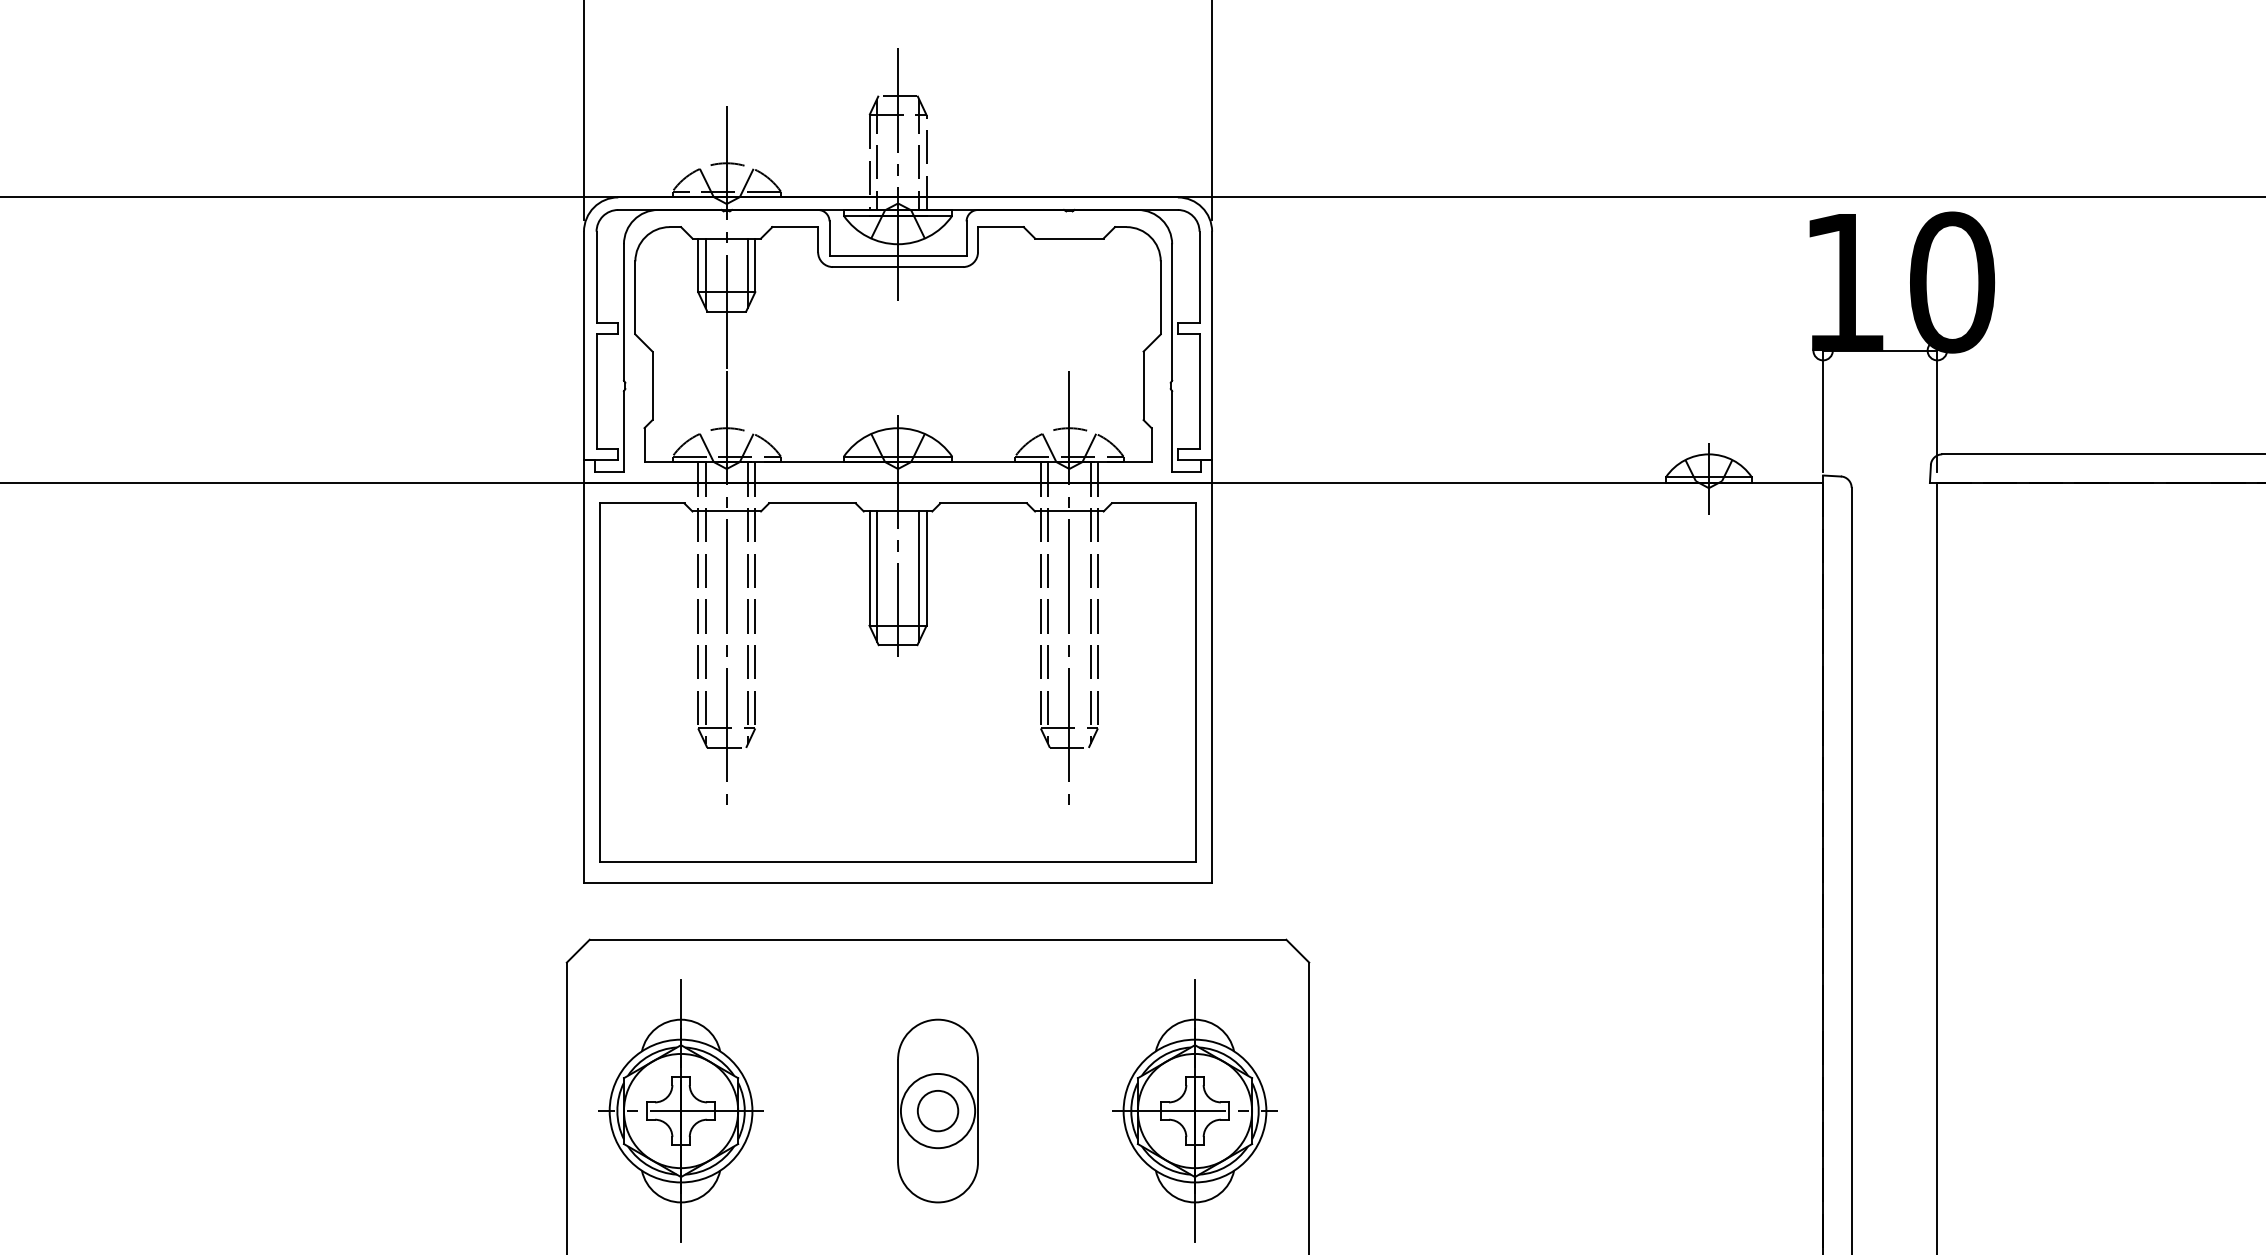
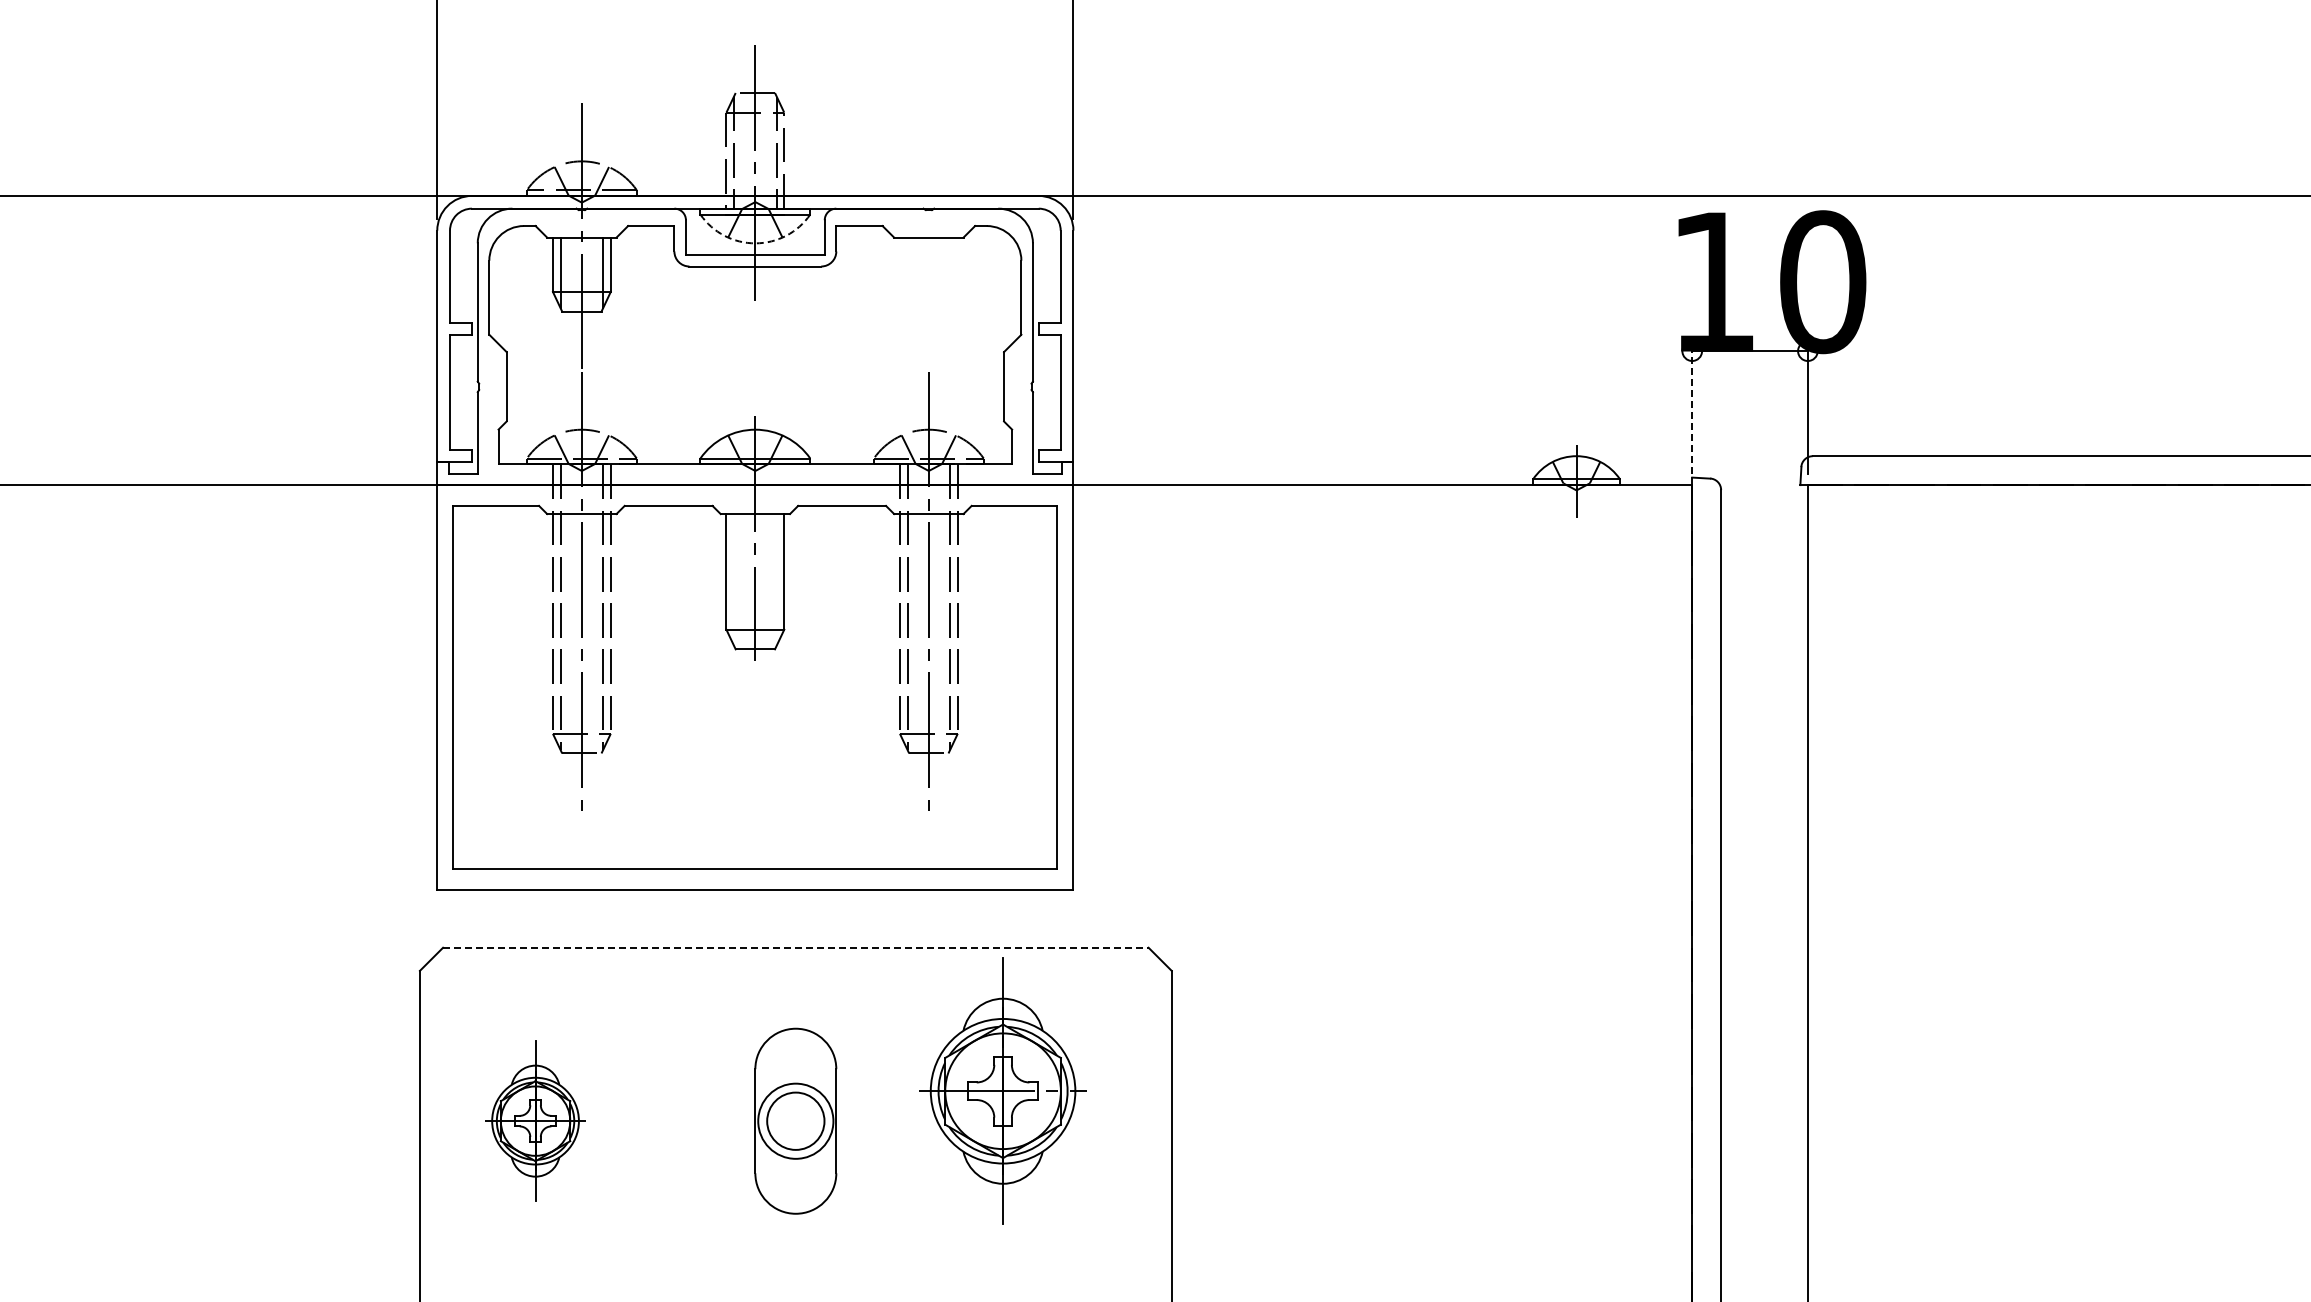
arc: (898, 244) -> (755, 243), solid -> dashed
line: (1823, 405) -> (1692, 406), solid -> dashed
line: (877, 576) -> (734, 579), removed
line: (918, 576) -> (776, 579), removed
line: (937, 939) -> (795, 947), solid -> dashed
part: (680, 1110) -> (535, 1120), size x0.6
circle: (937, 1110) -> (795, 1120), size x1.4
part: (1194, 1110) -> (1002, 1090), moved

